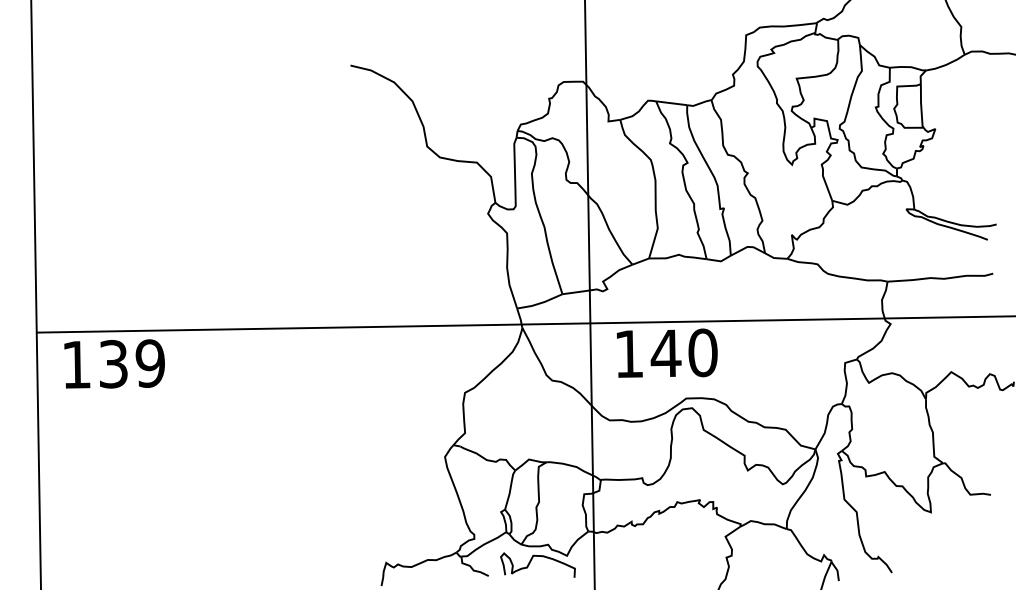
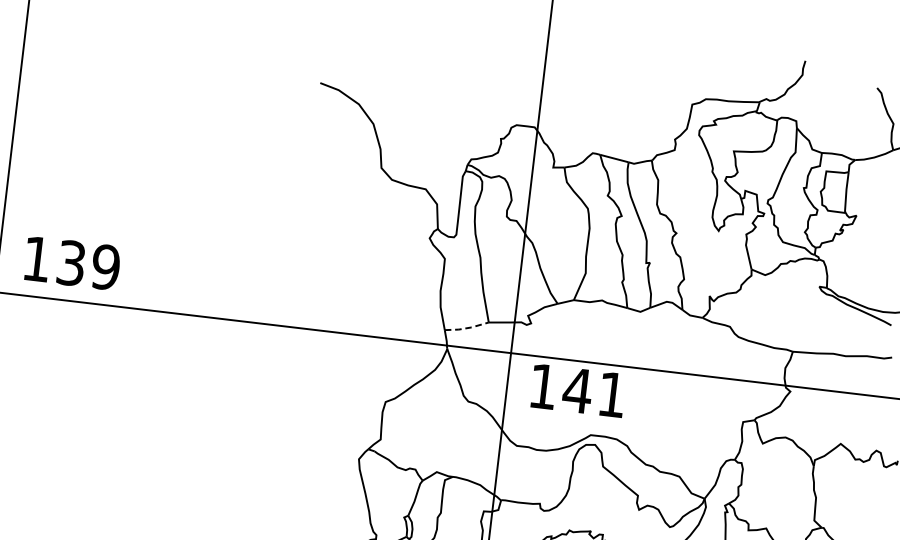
line: (540, 303) -> (467, 328), solid -> dashed
text: (702, 352) -> (611, 394), 140 -> 141
text: (114, 363) -> (72, 262), moved

